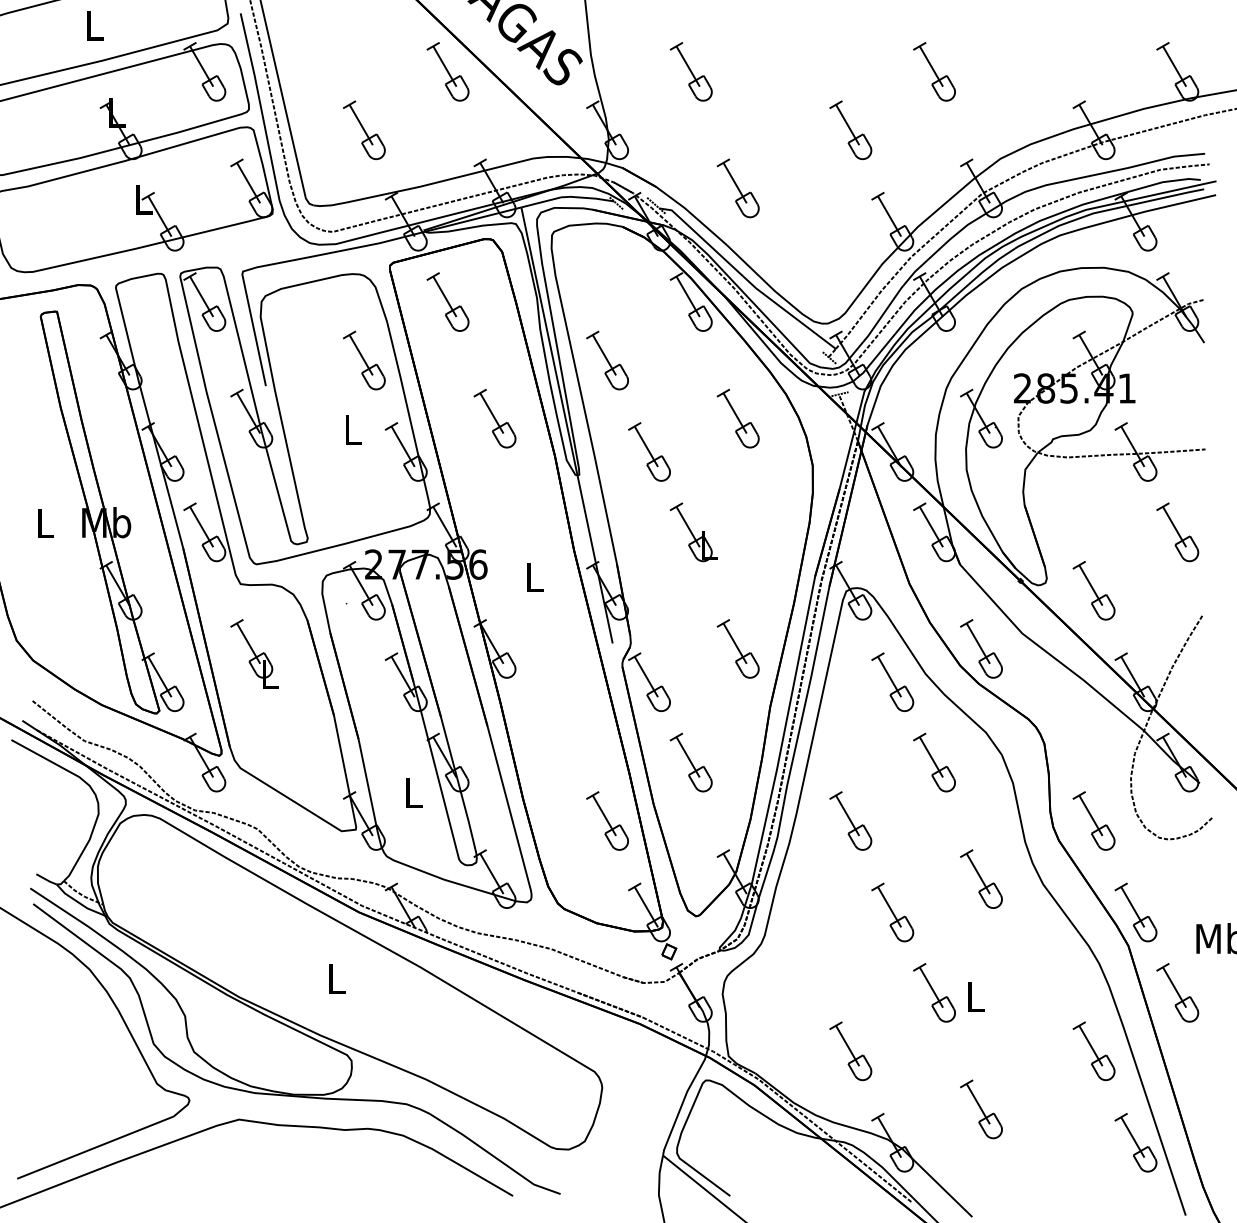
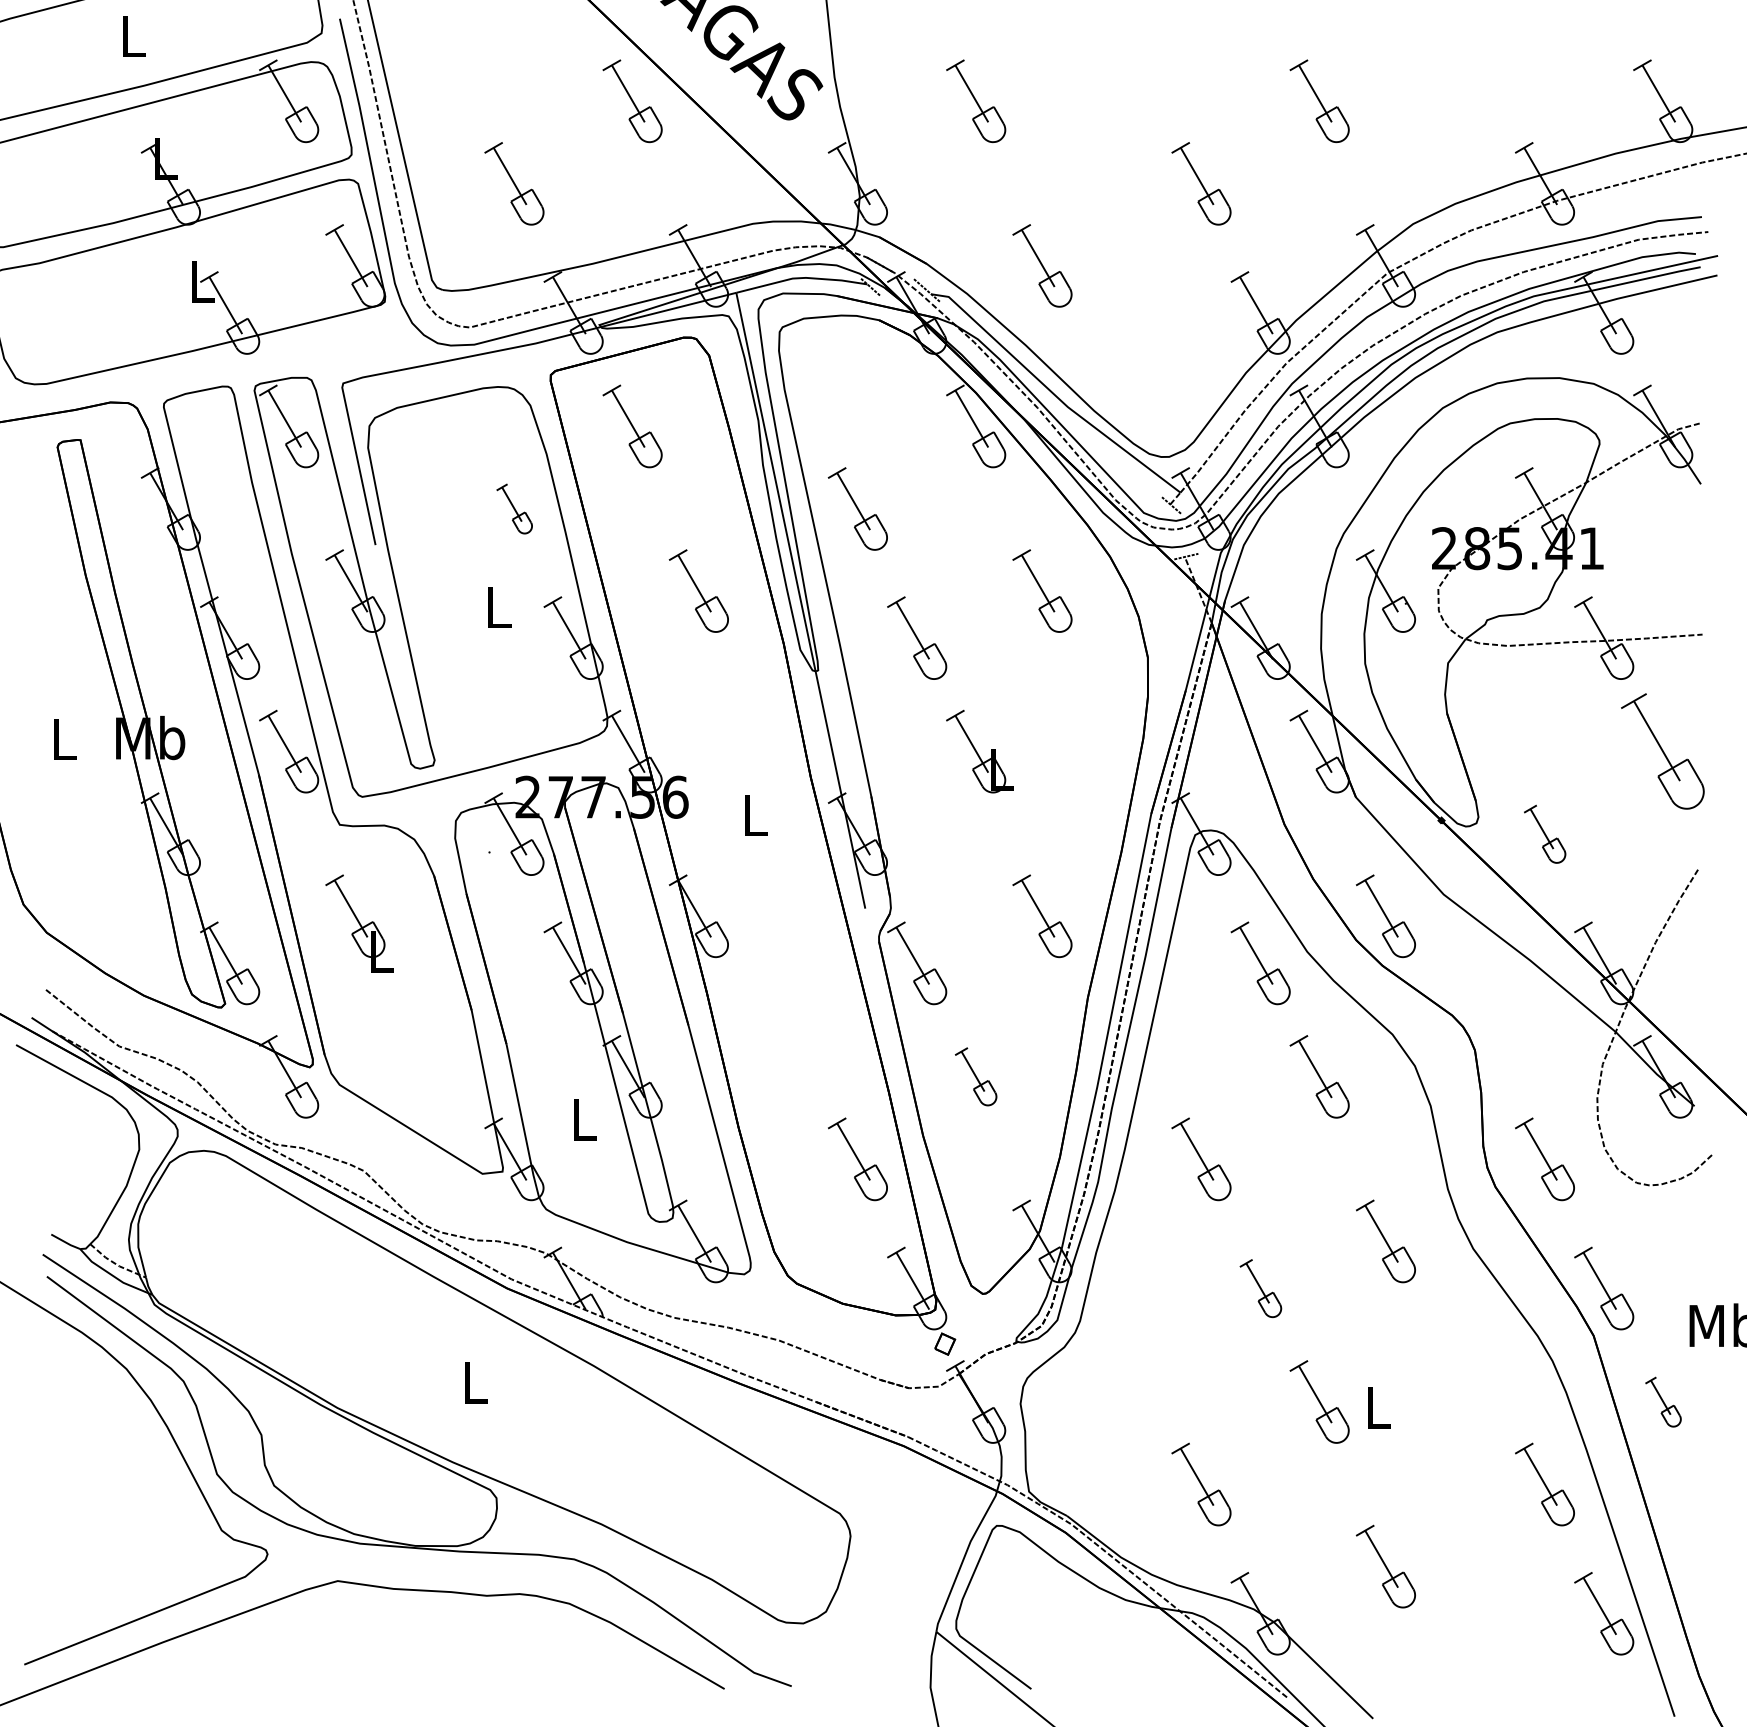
part: (364, 360) -> (514, 509), size x0.6
part: (1177, 532) -> (1662, 751), size x1.4
part: (1093, 590) -> (1544, 833), size x0.7
part: (690, 762) -> (975, 1076), size x0.7
part: (892, 912) -> (1260, 1288), size x0.7
part: (1177, 992) -> (1662, 1401), size x0.6

